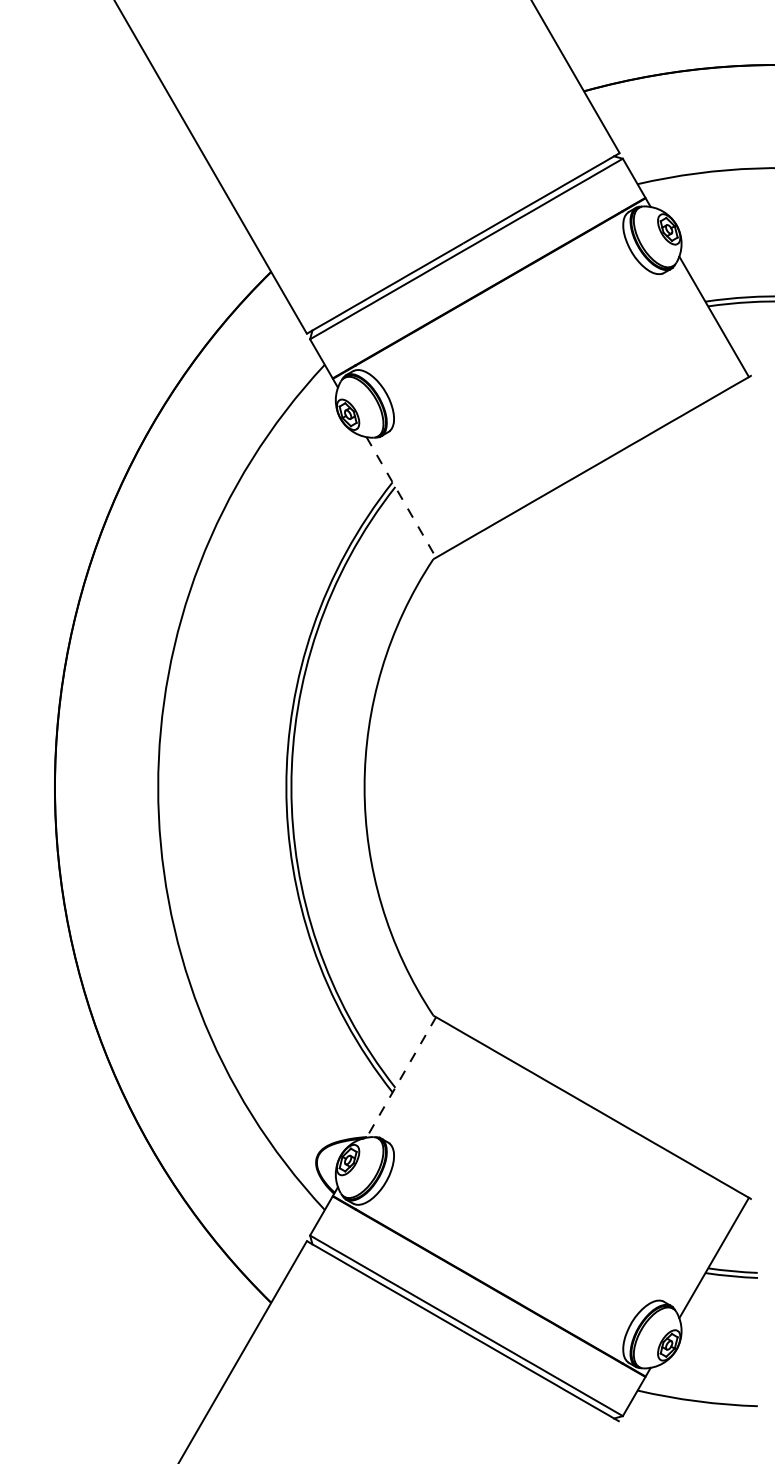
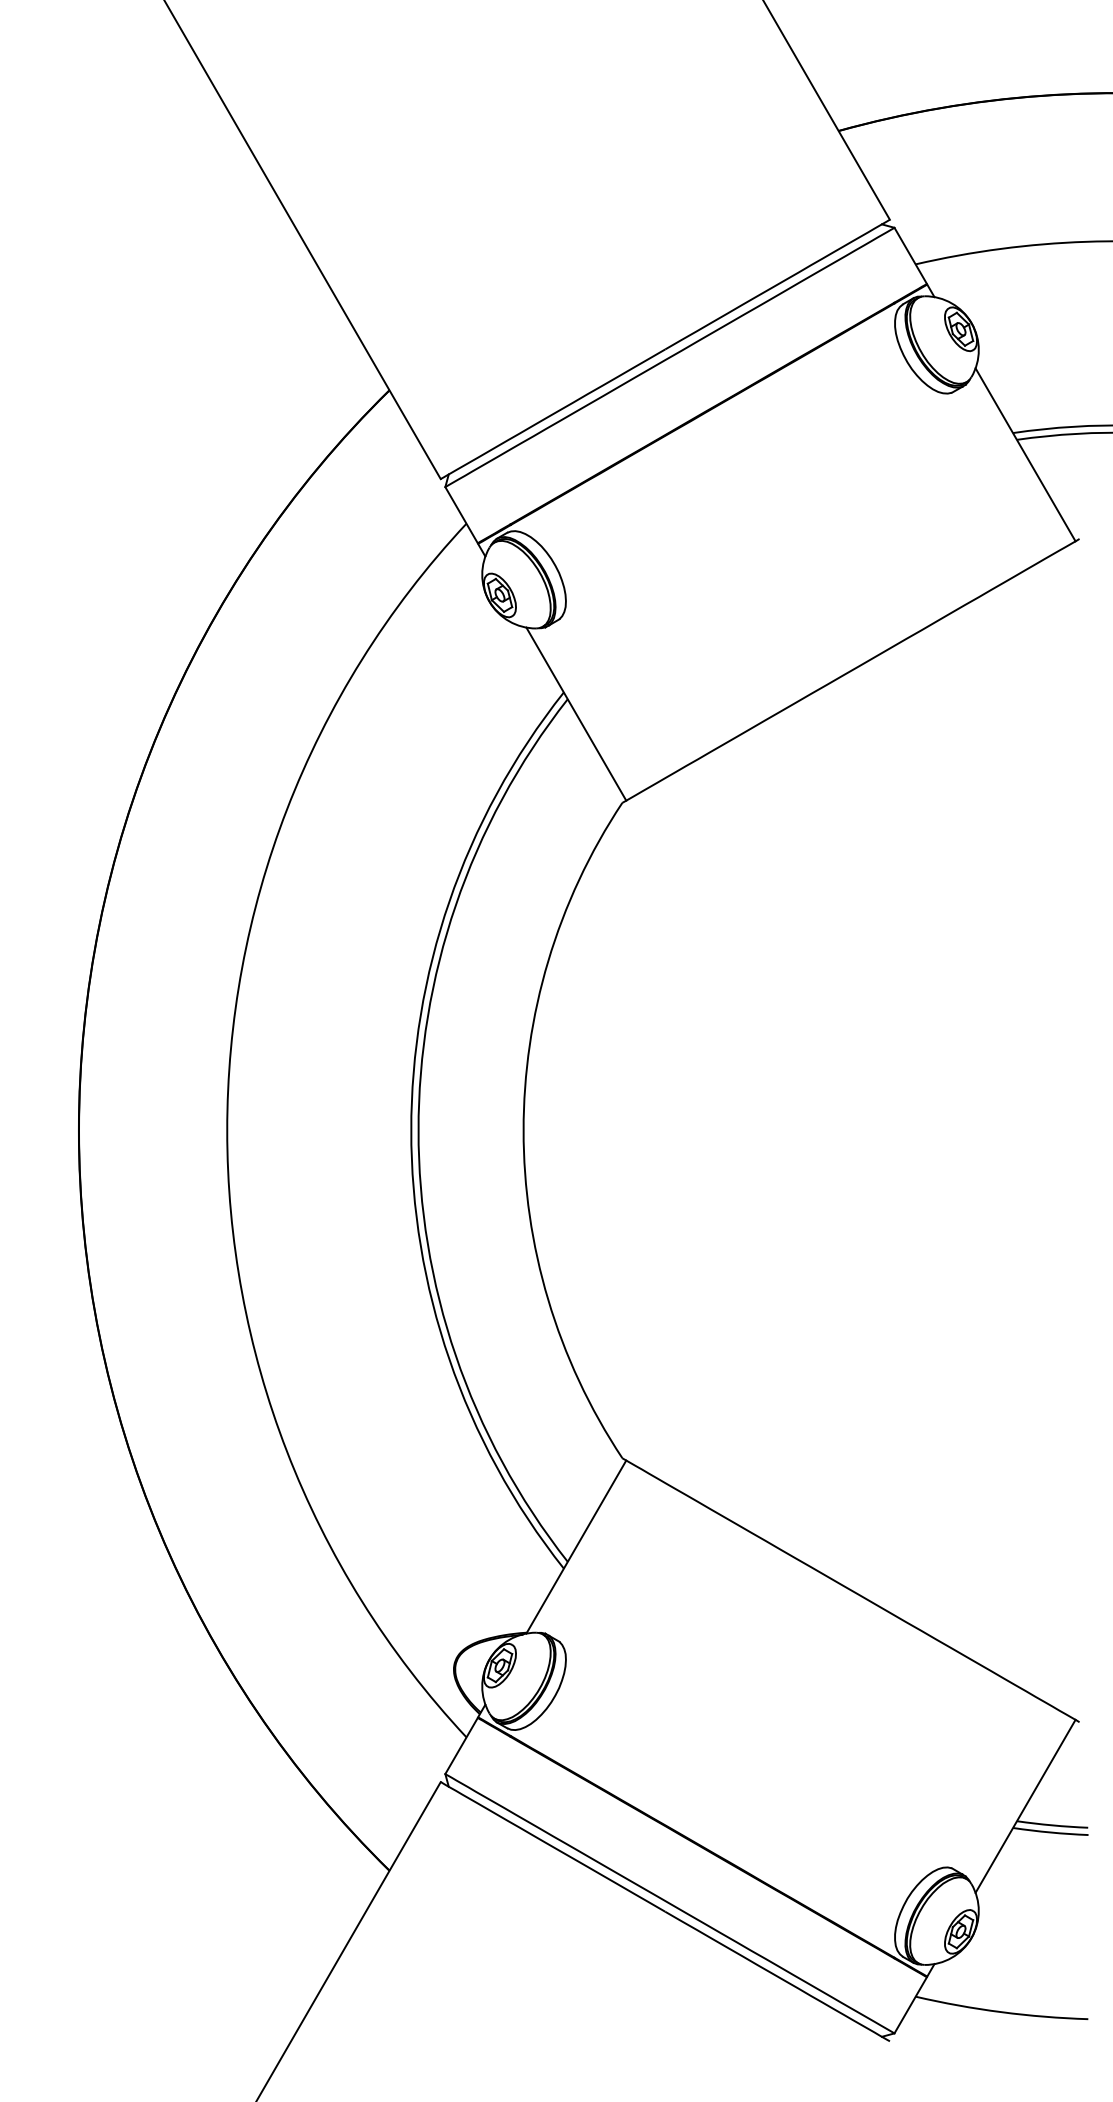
line: (401, 497) -> (576, 714), dashed -> solid
line: (401, 1077) -> (576, 1547), dashed -> solid

